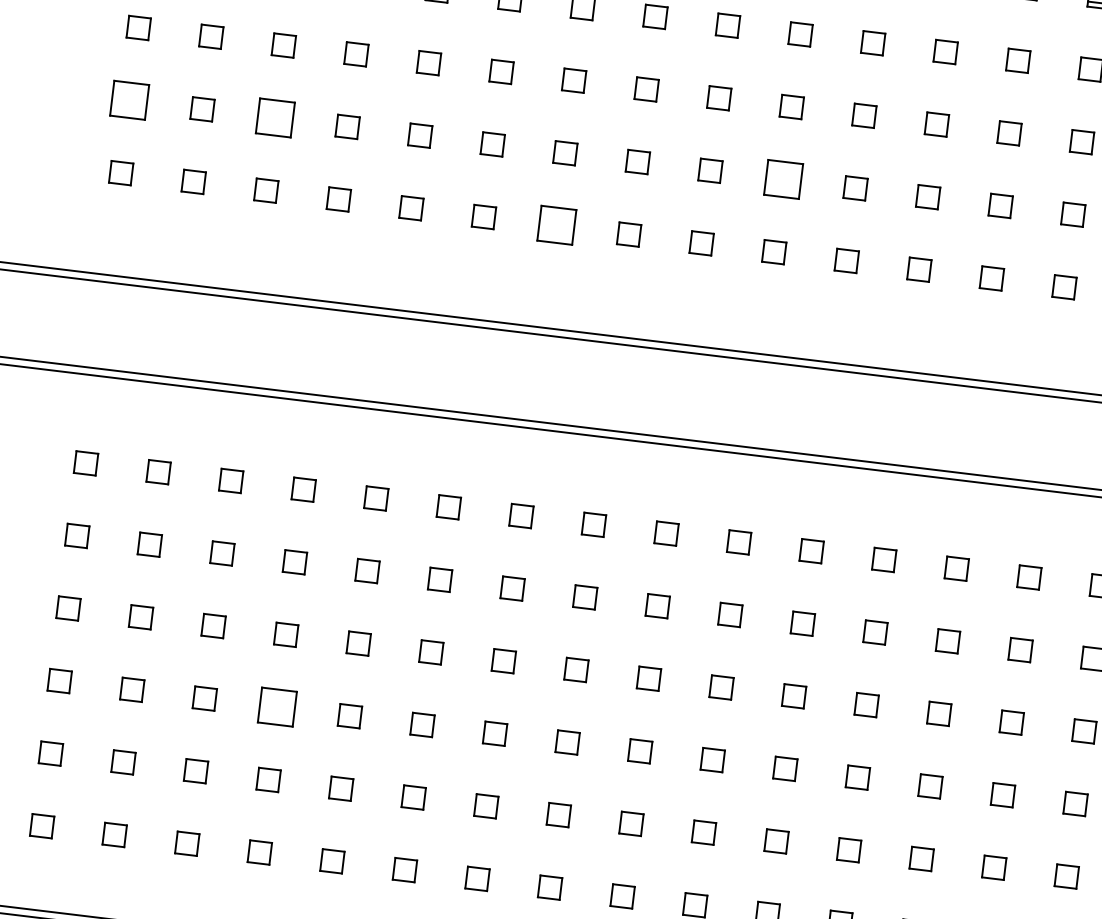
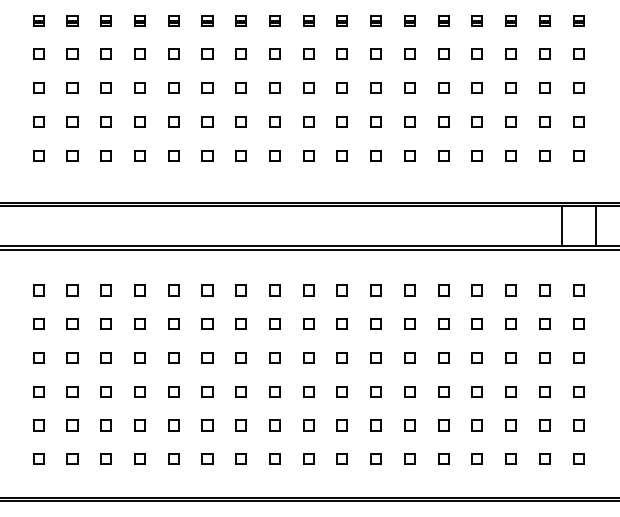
part: (129, 99) -> (38, 121), size x0.62
part: (273, 117) -> (105, 121), size x0.62
part: (781, 178) -> (341, 121), size x0.62
part: (555, 225) -> (240, 155), size x0.62
part: (276, 706) -> (139, 391), size x0.62

